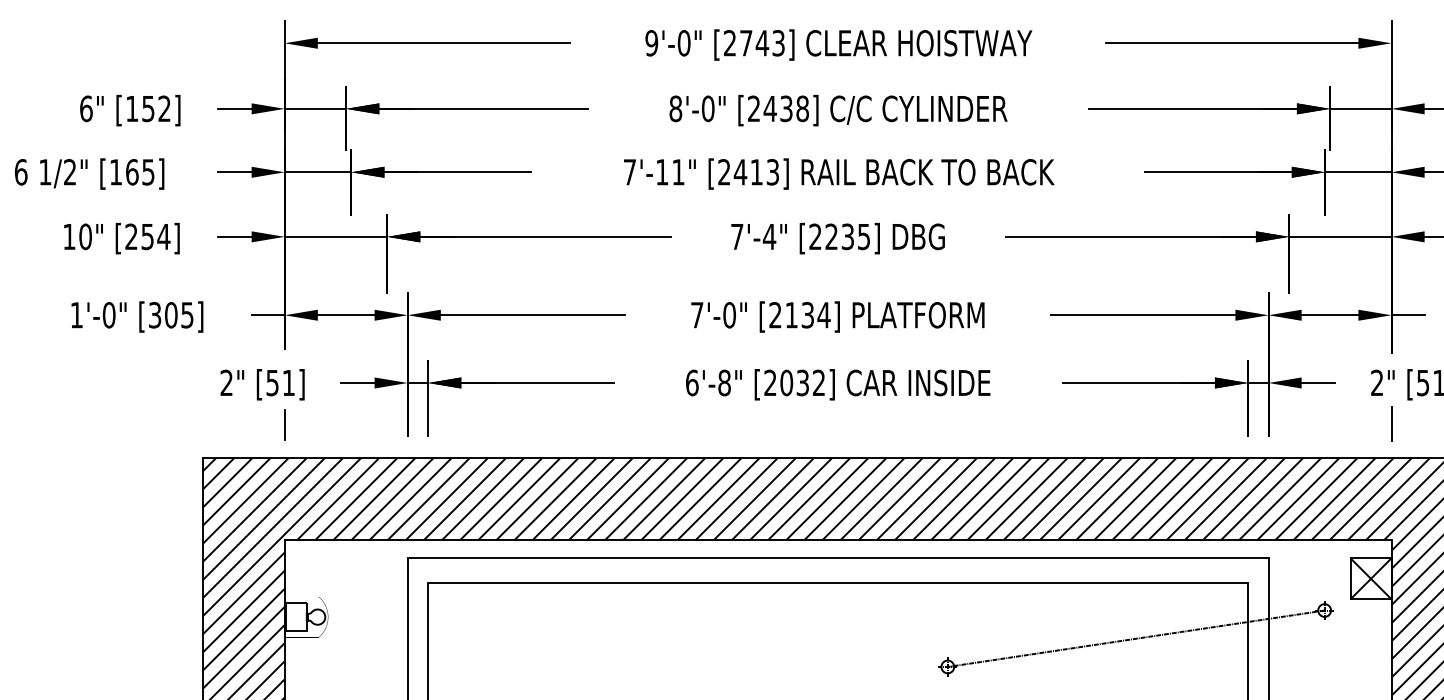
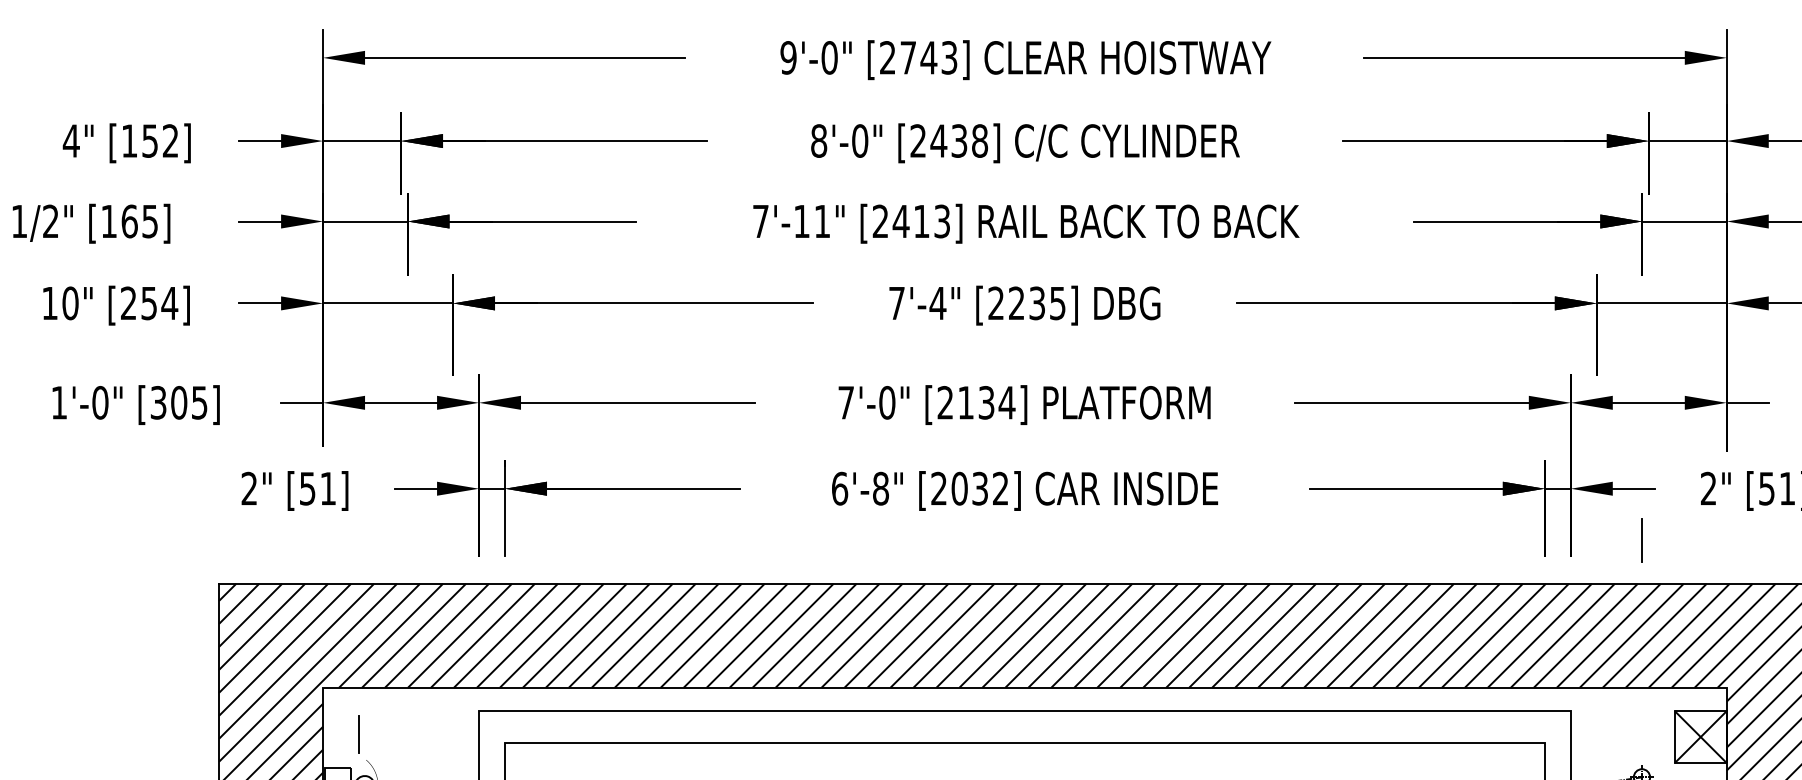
text: (85, 108) -> (70, 140), 6" -> 4"
line: (1391, 423) -> (1641, 540), moved
line: (284, 424) -> (358, 734), moved

